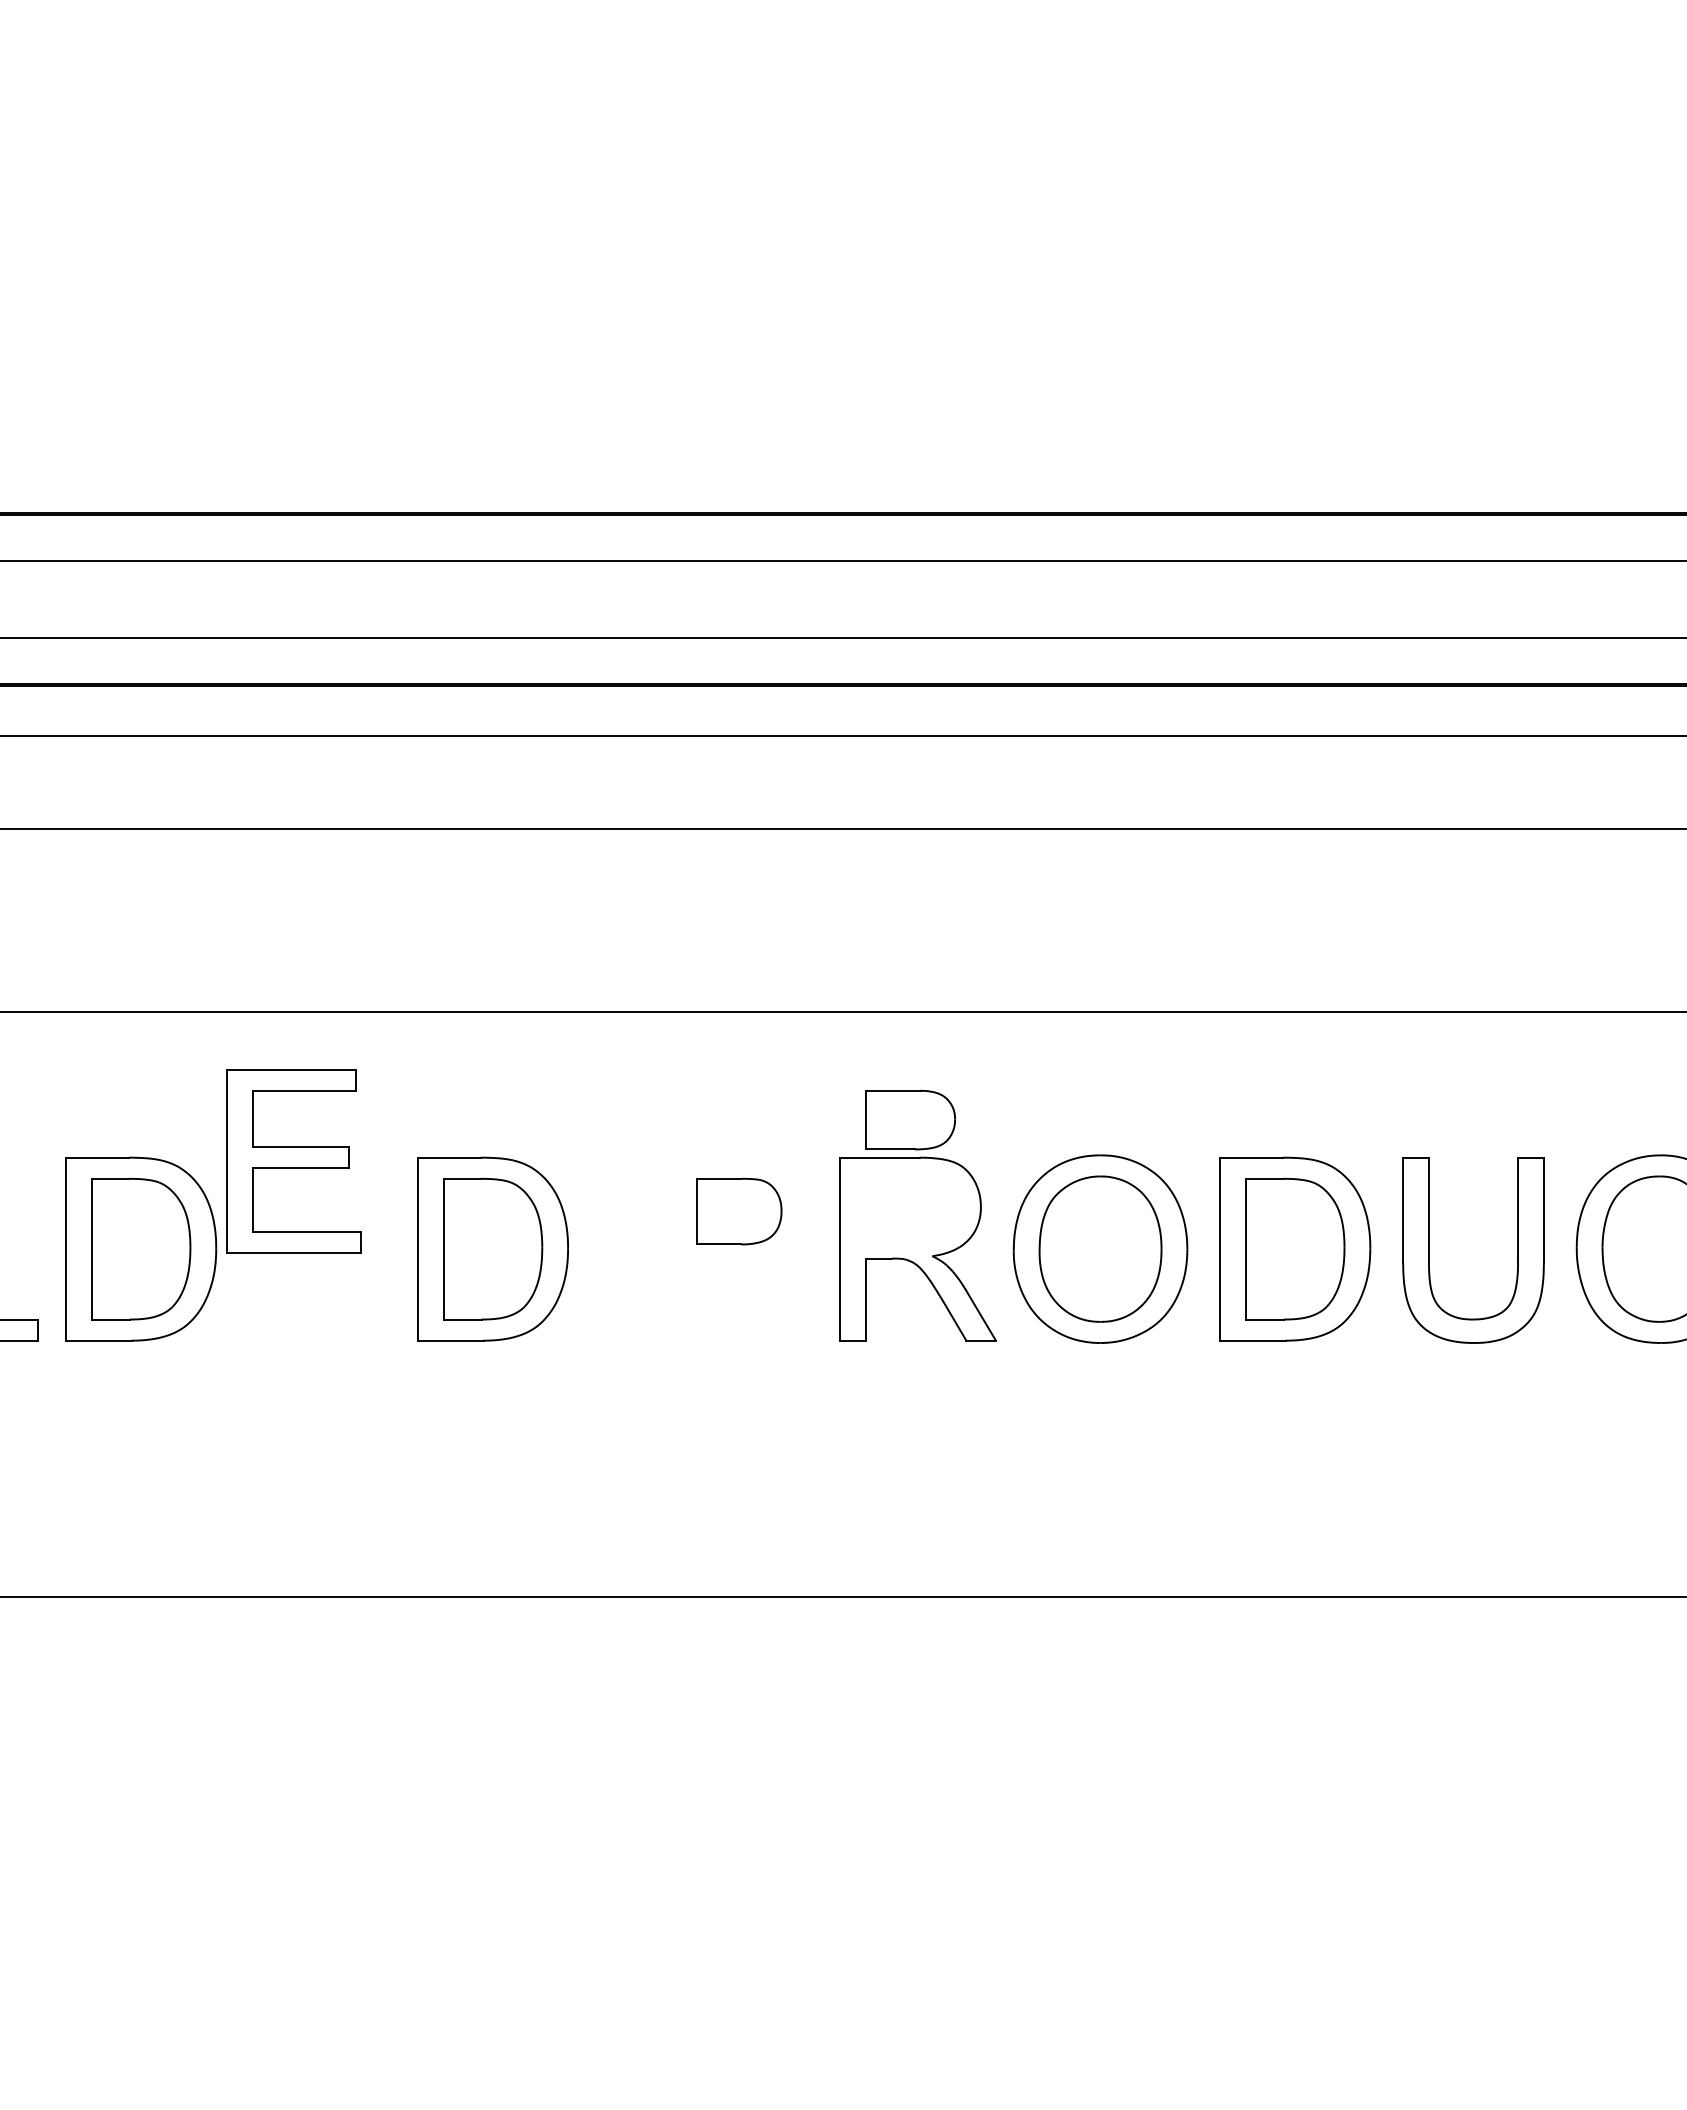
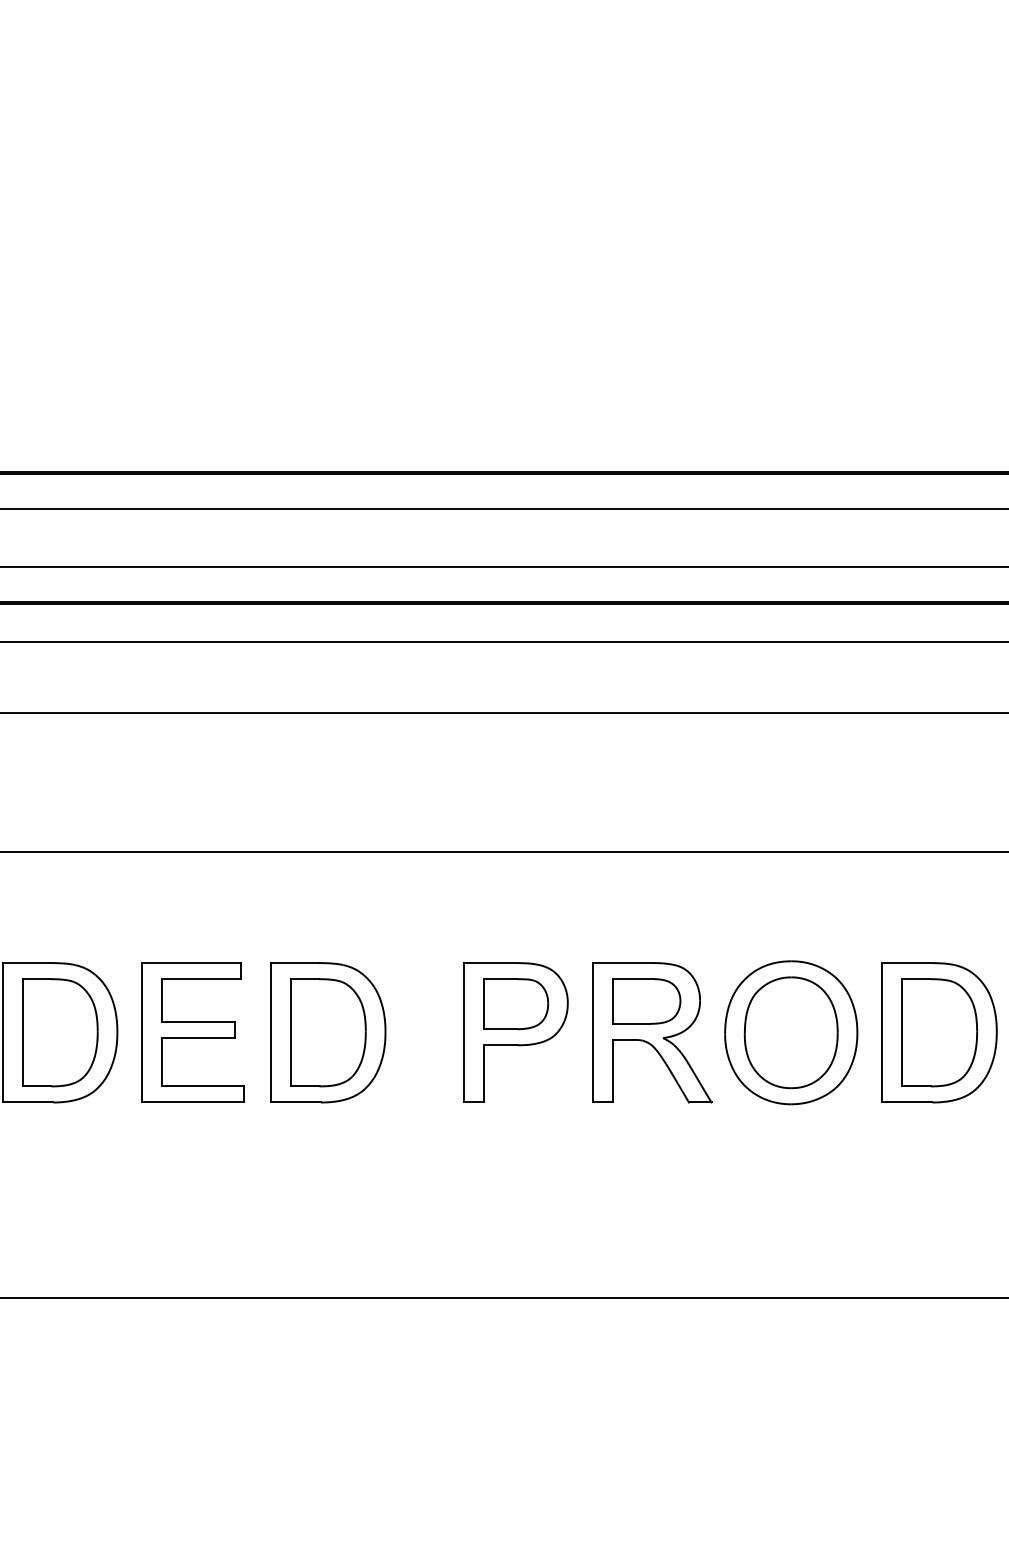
part: (910, 1119) -> (646, 1001), moved
part: (293, 1161) -> (193, 1033), moved
part: (739, 1248) -> (516, 1032), added

